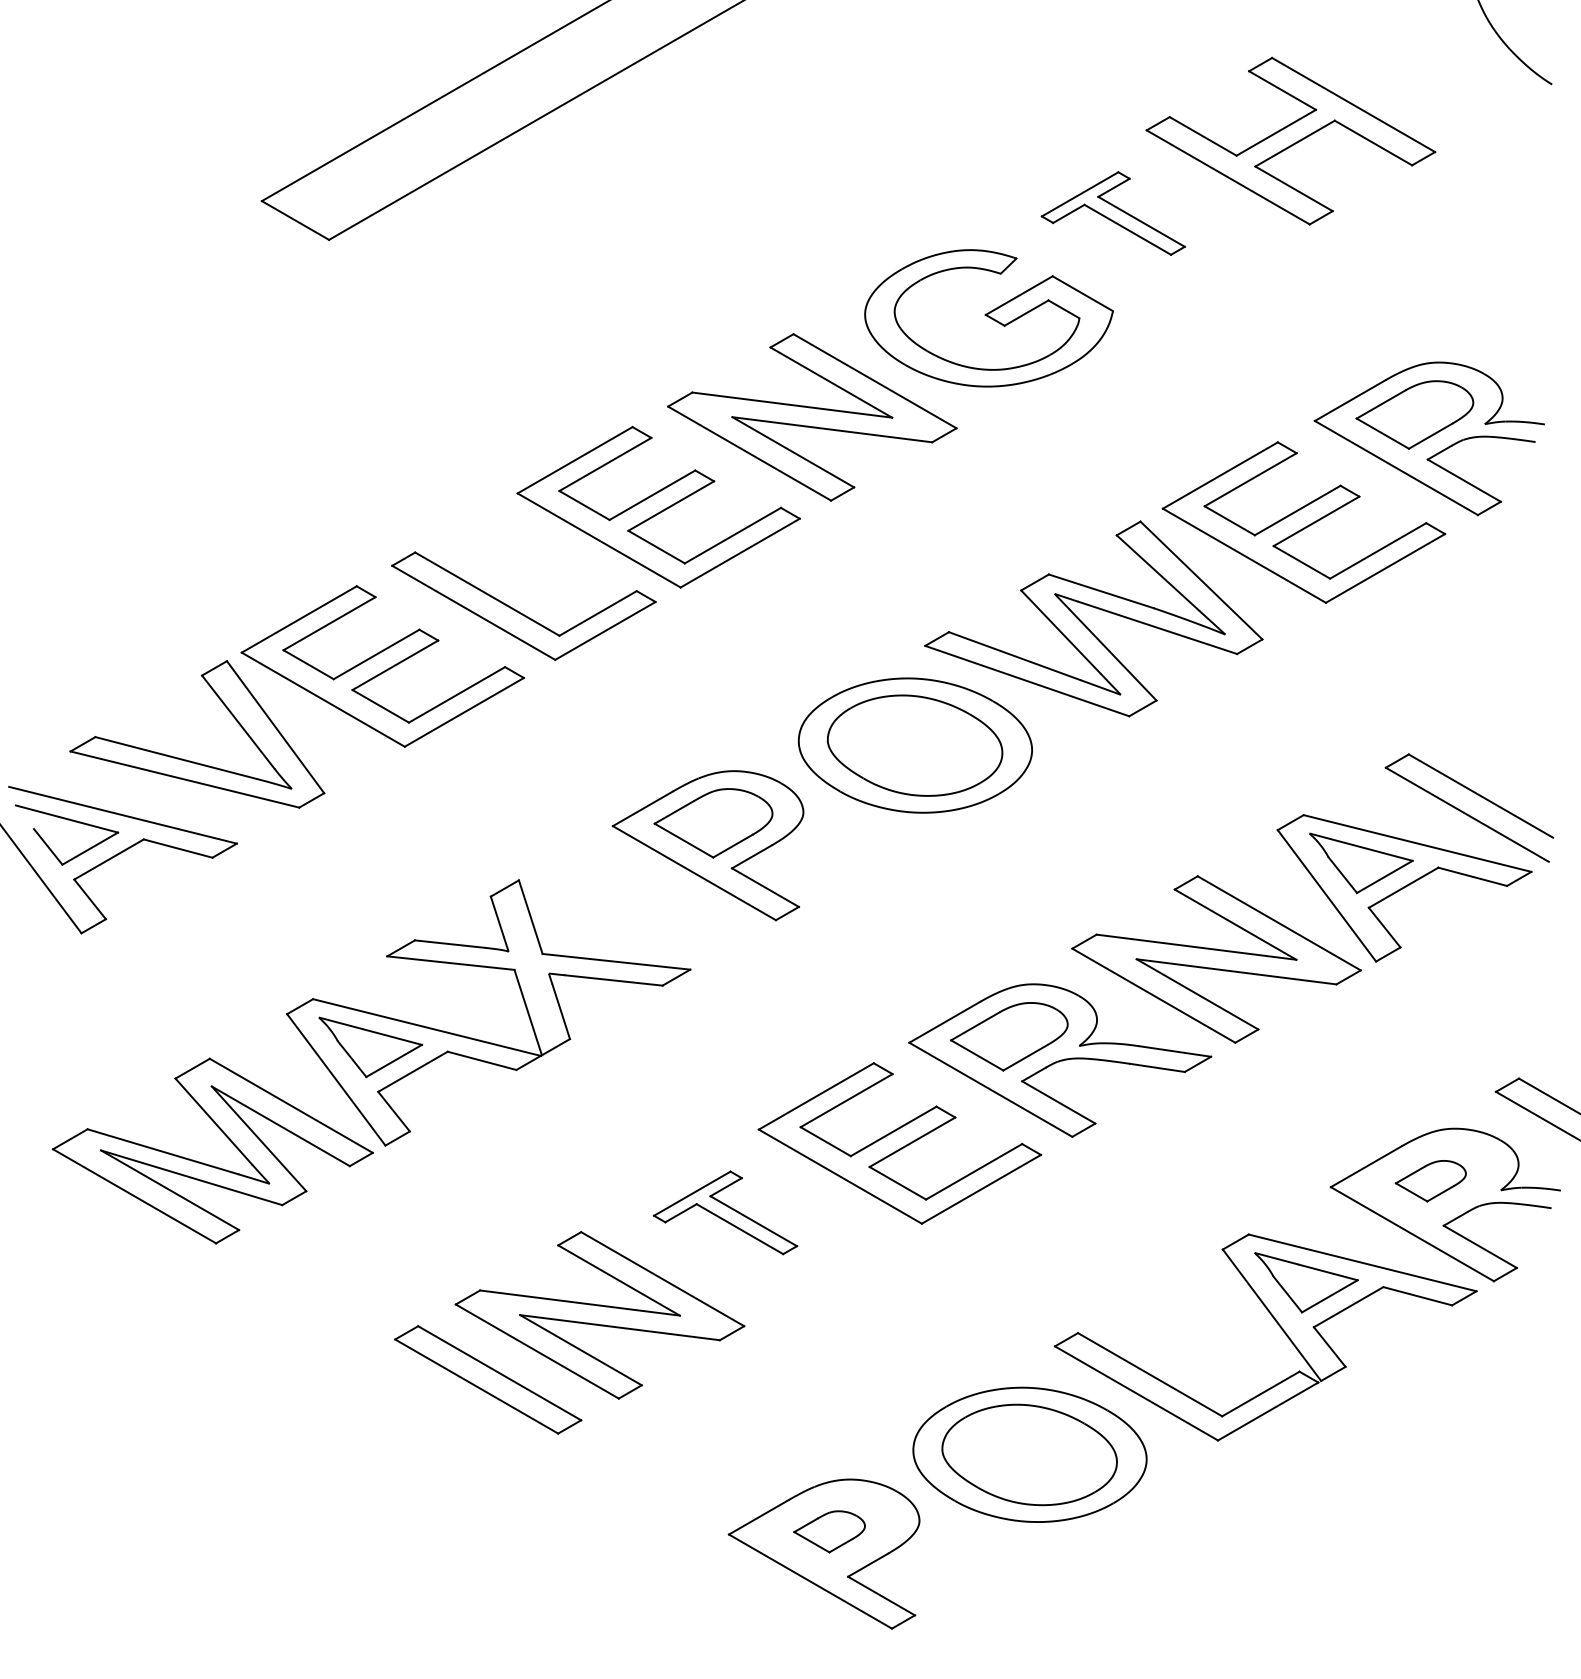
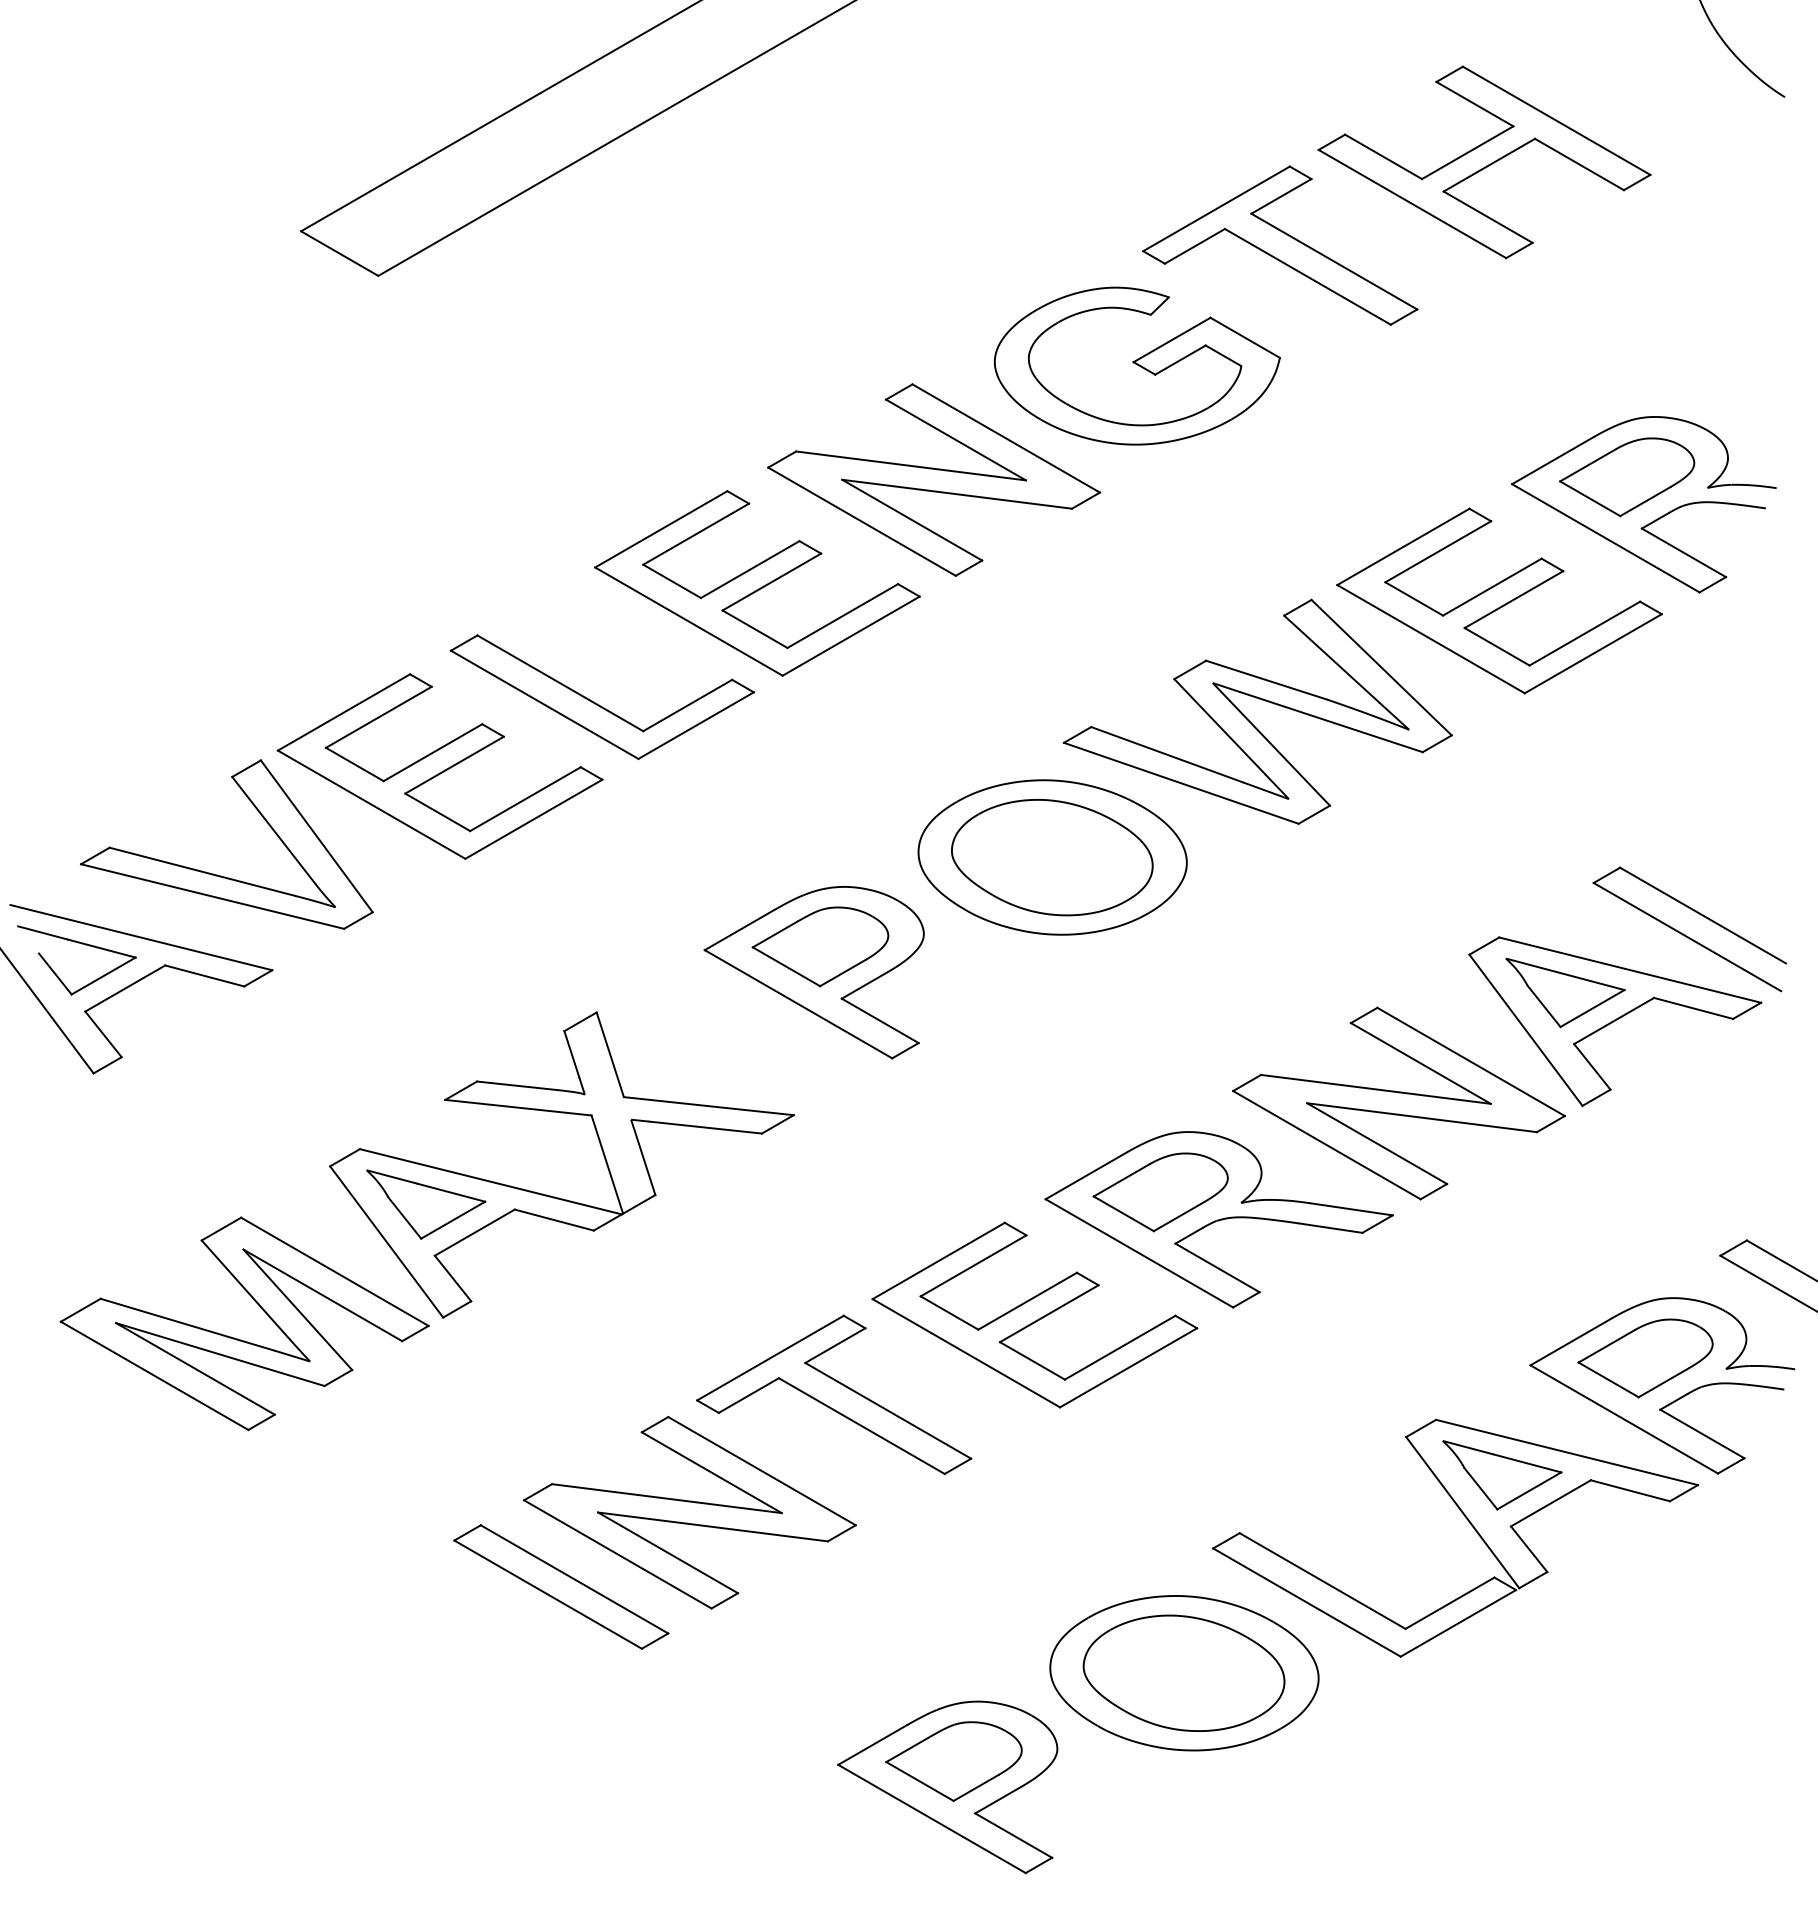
part: (1113, 213) -> (1280, 245), size x1.67
part: (1430, 1181) -> (1645, 1358), size x1.67
part: (725, 1212) -> (834, 1394), size x1.67
part: (829, 1531) -> (953, 1761), size x1.67

